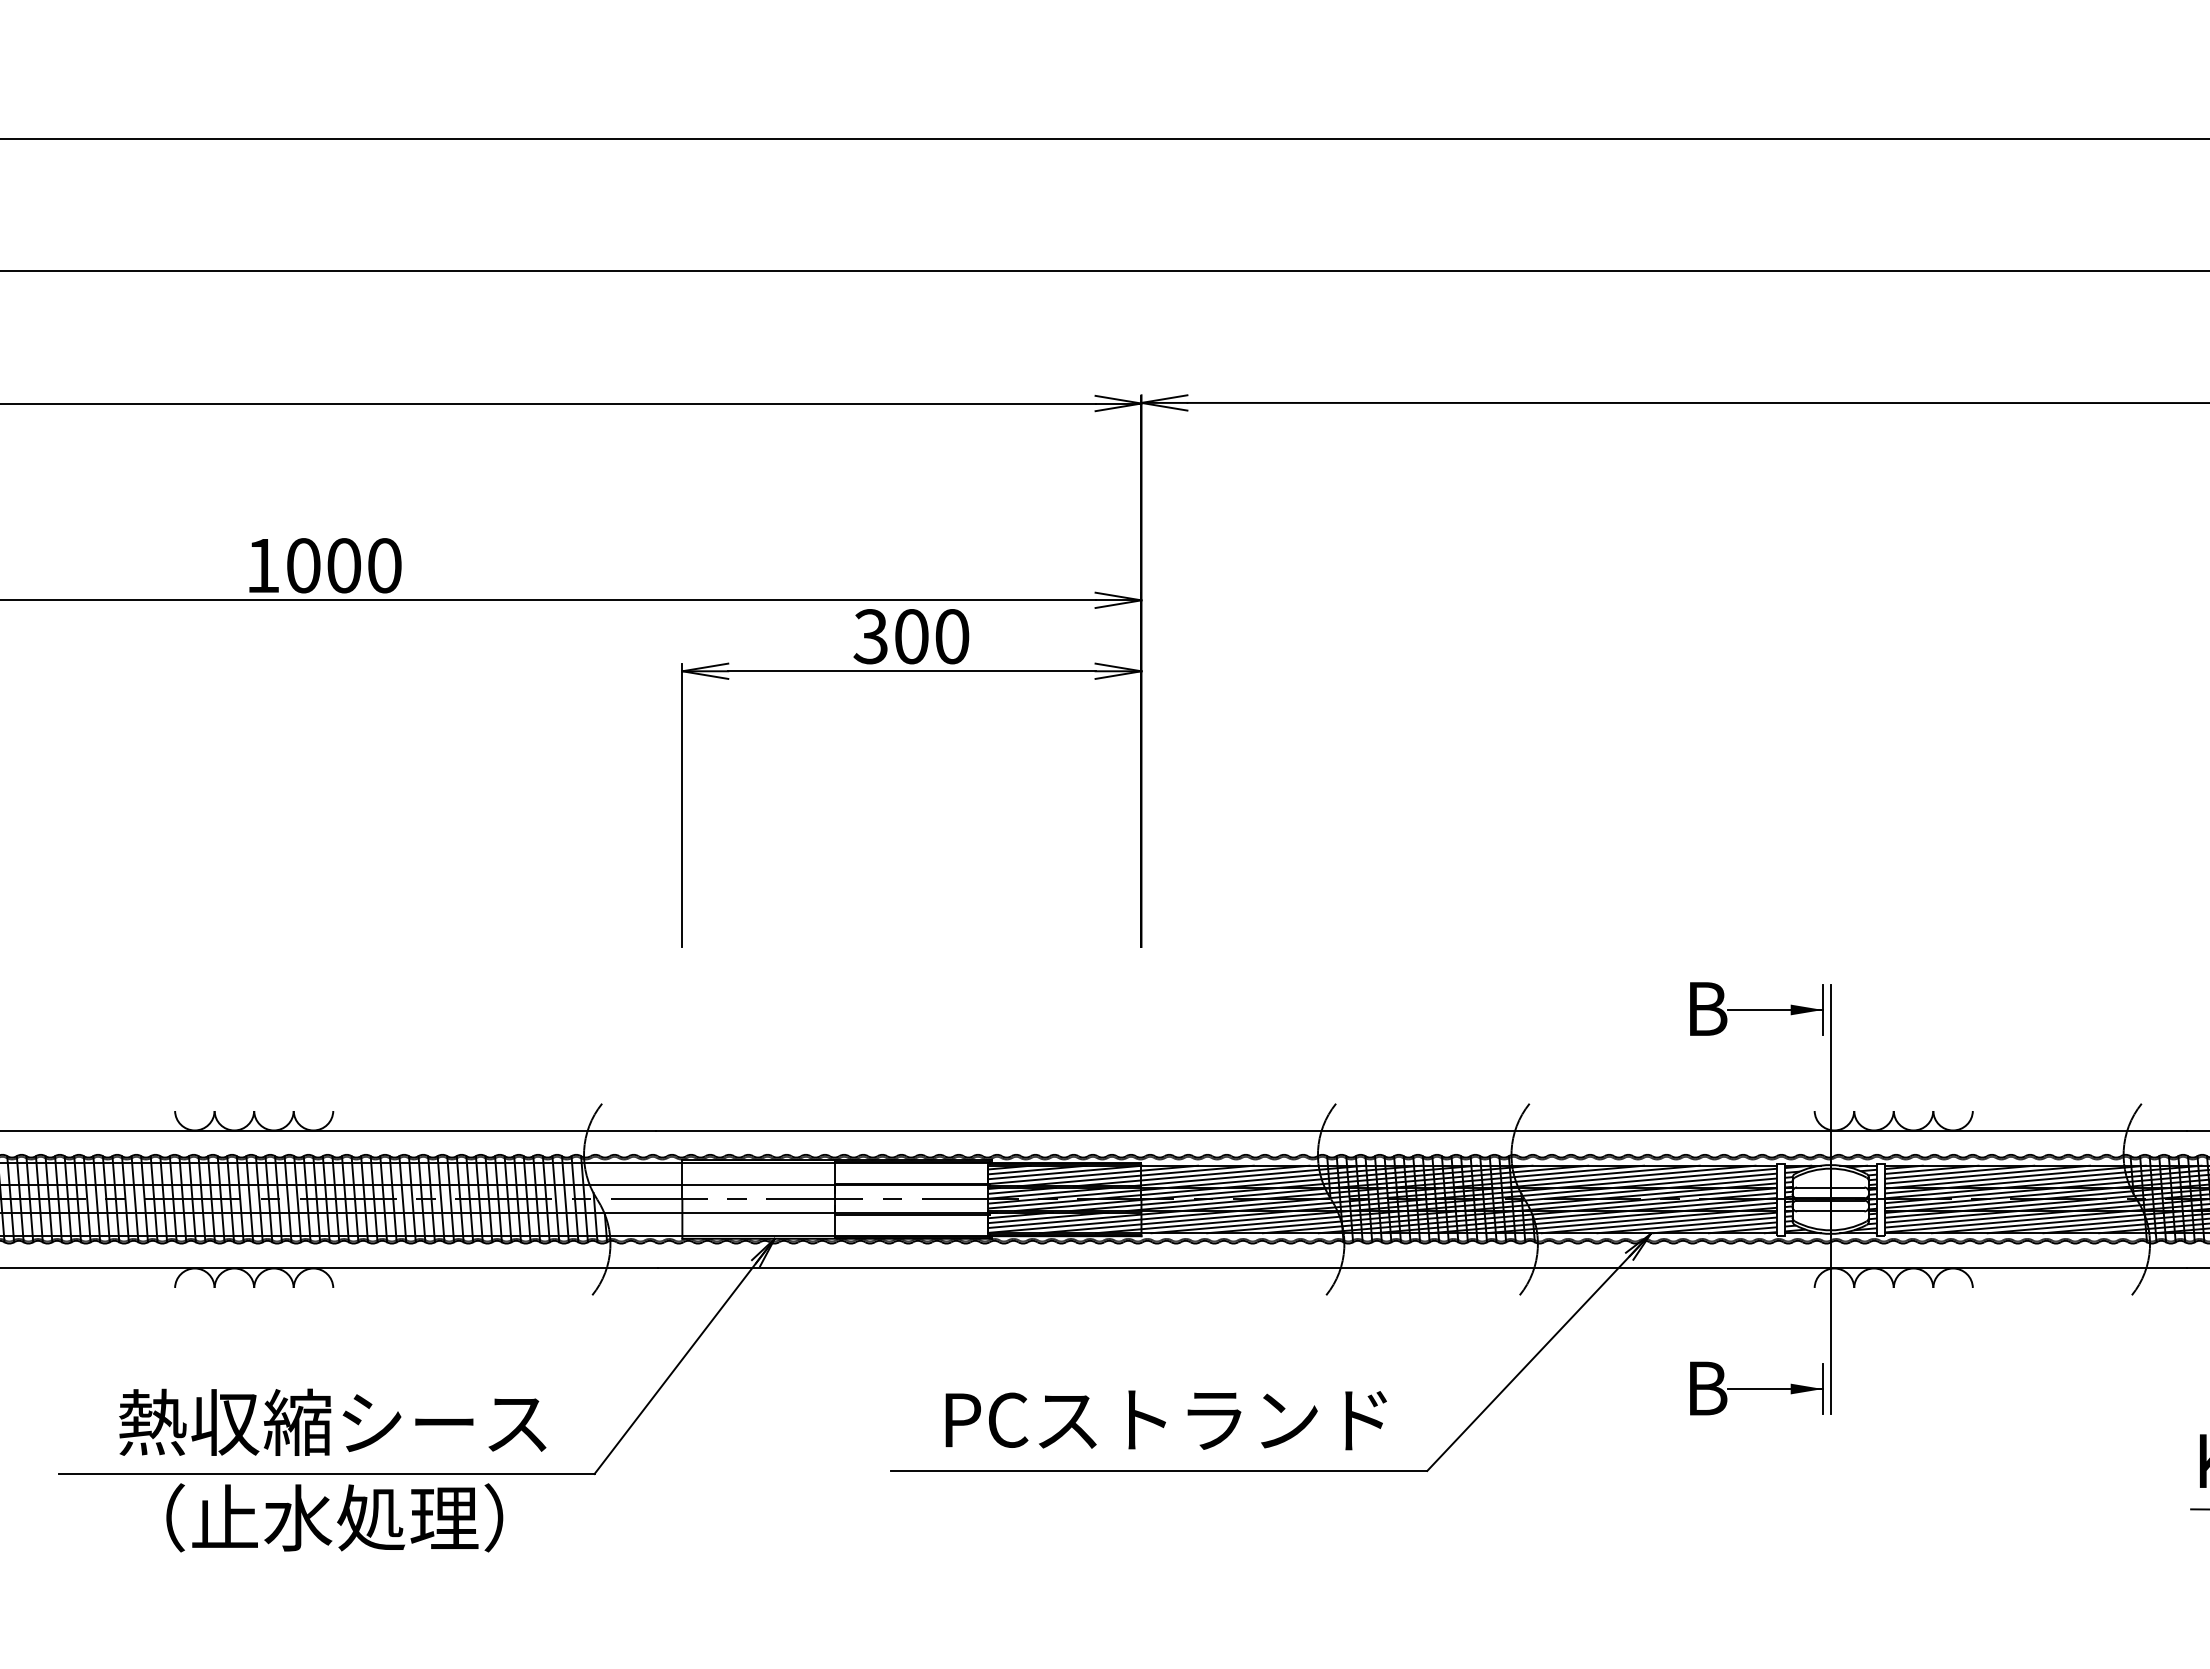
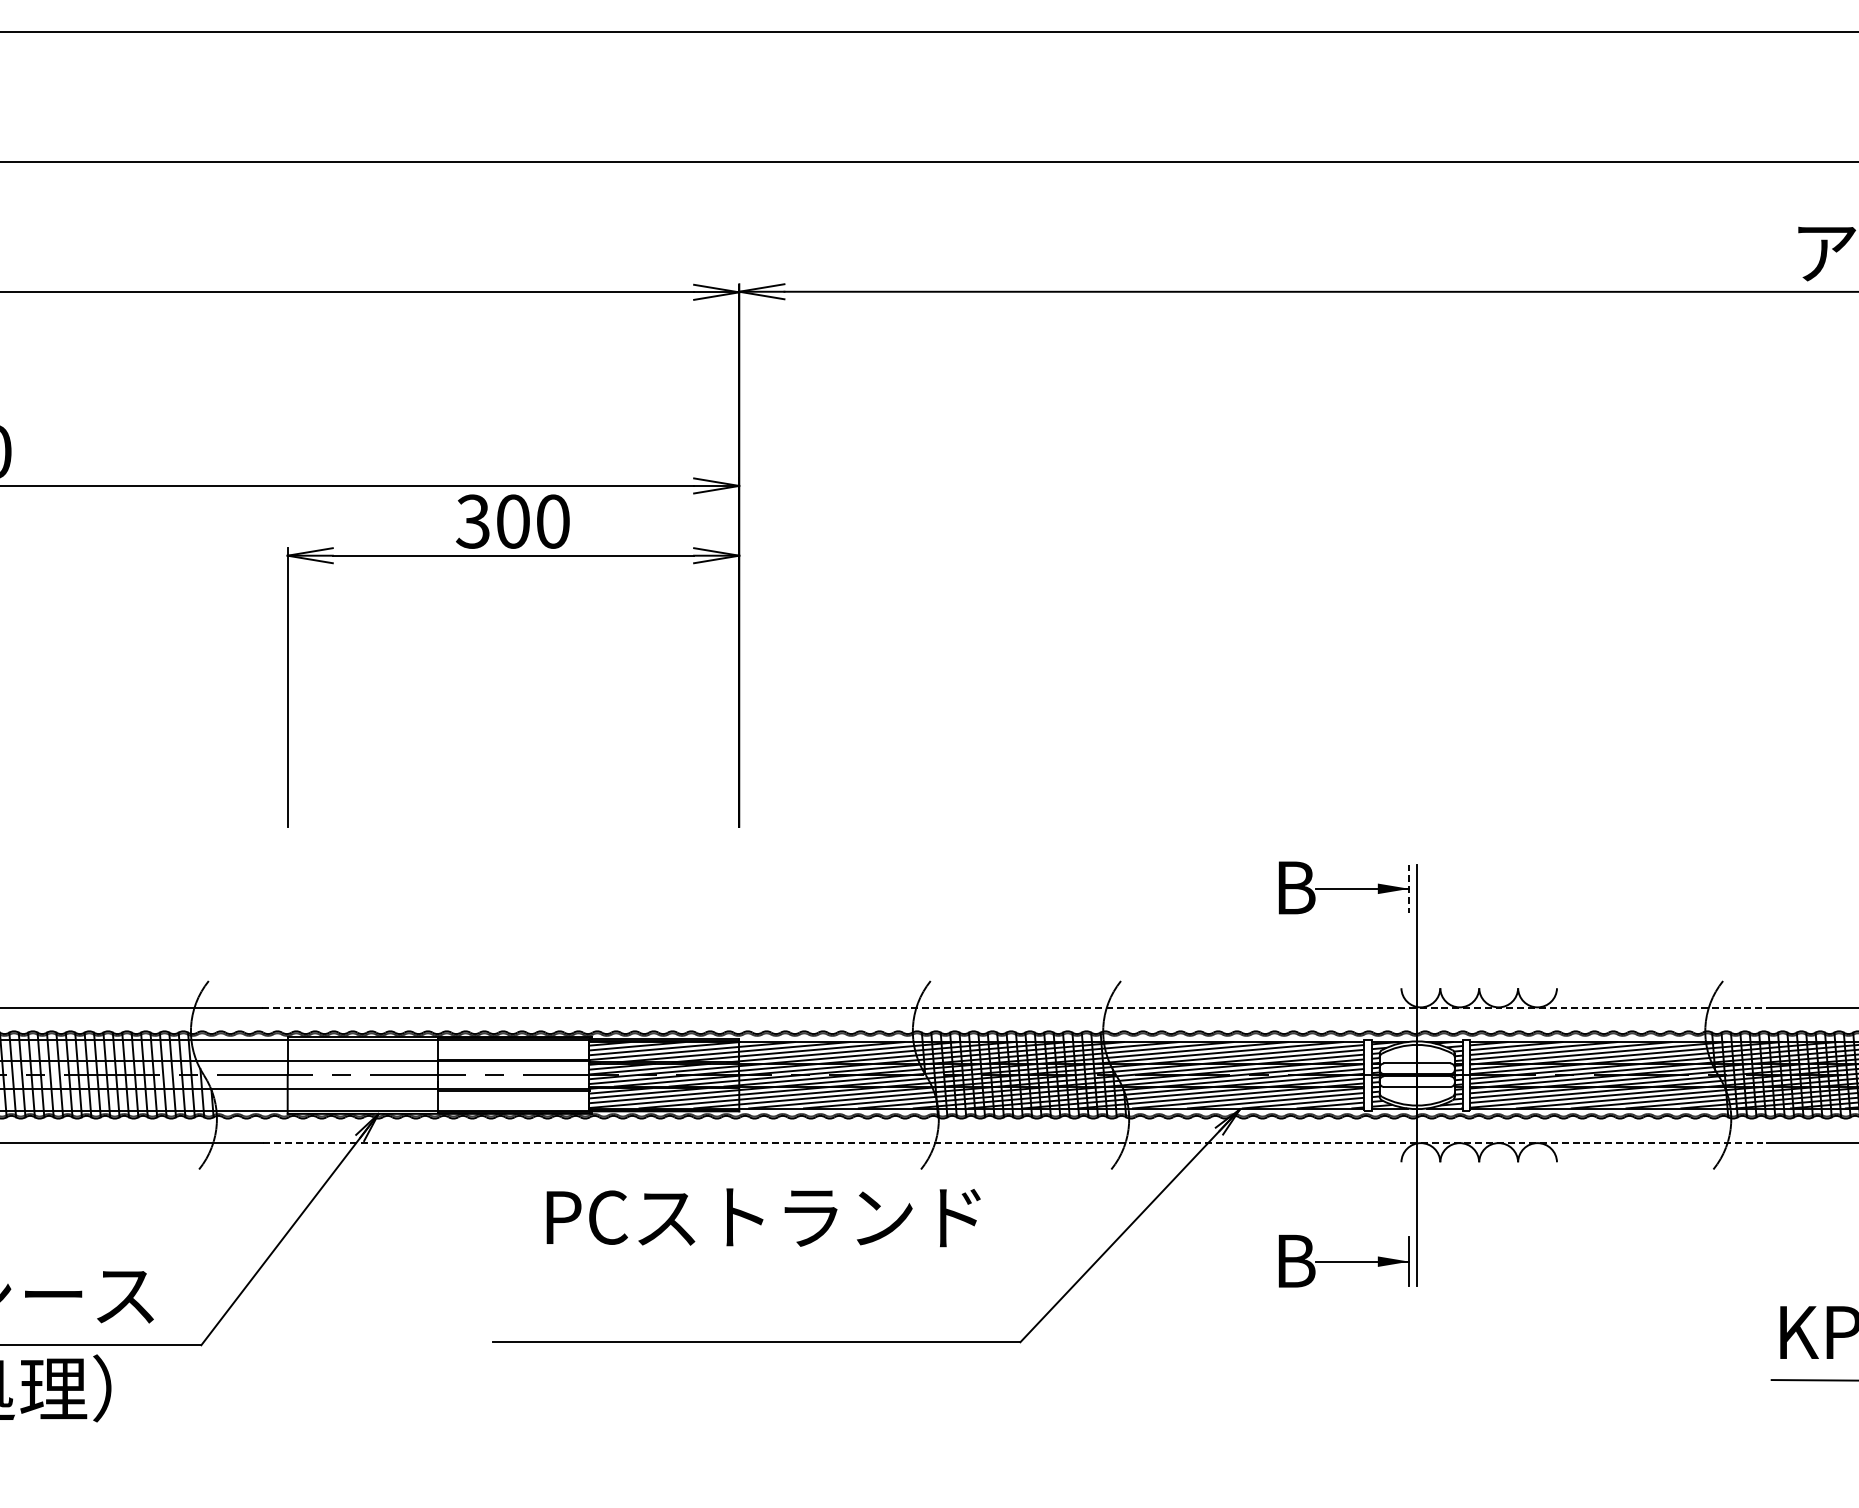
line: (1822, 1009) -> (1409, 888), solid -> dashed
line: (1422, 1130) -> (1015, 1007), solid -> dashed
line: (1422, 1268) -> (1015, 1143), solid -> dashed
text: (1165, 1420) -> (762, 1217), moved

